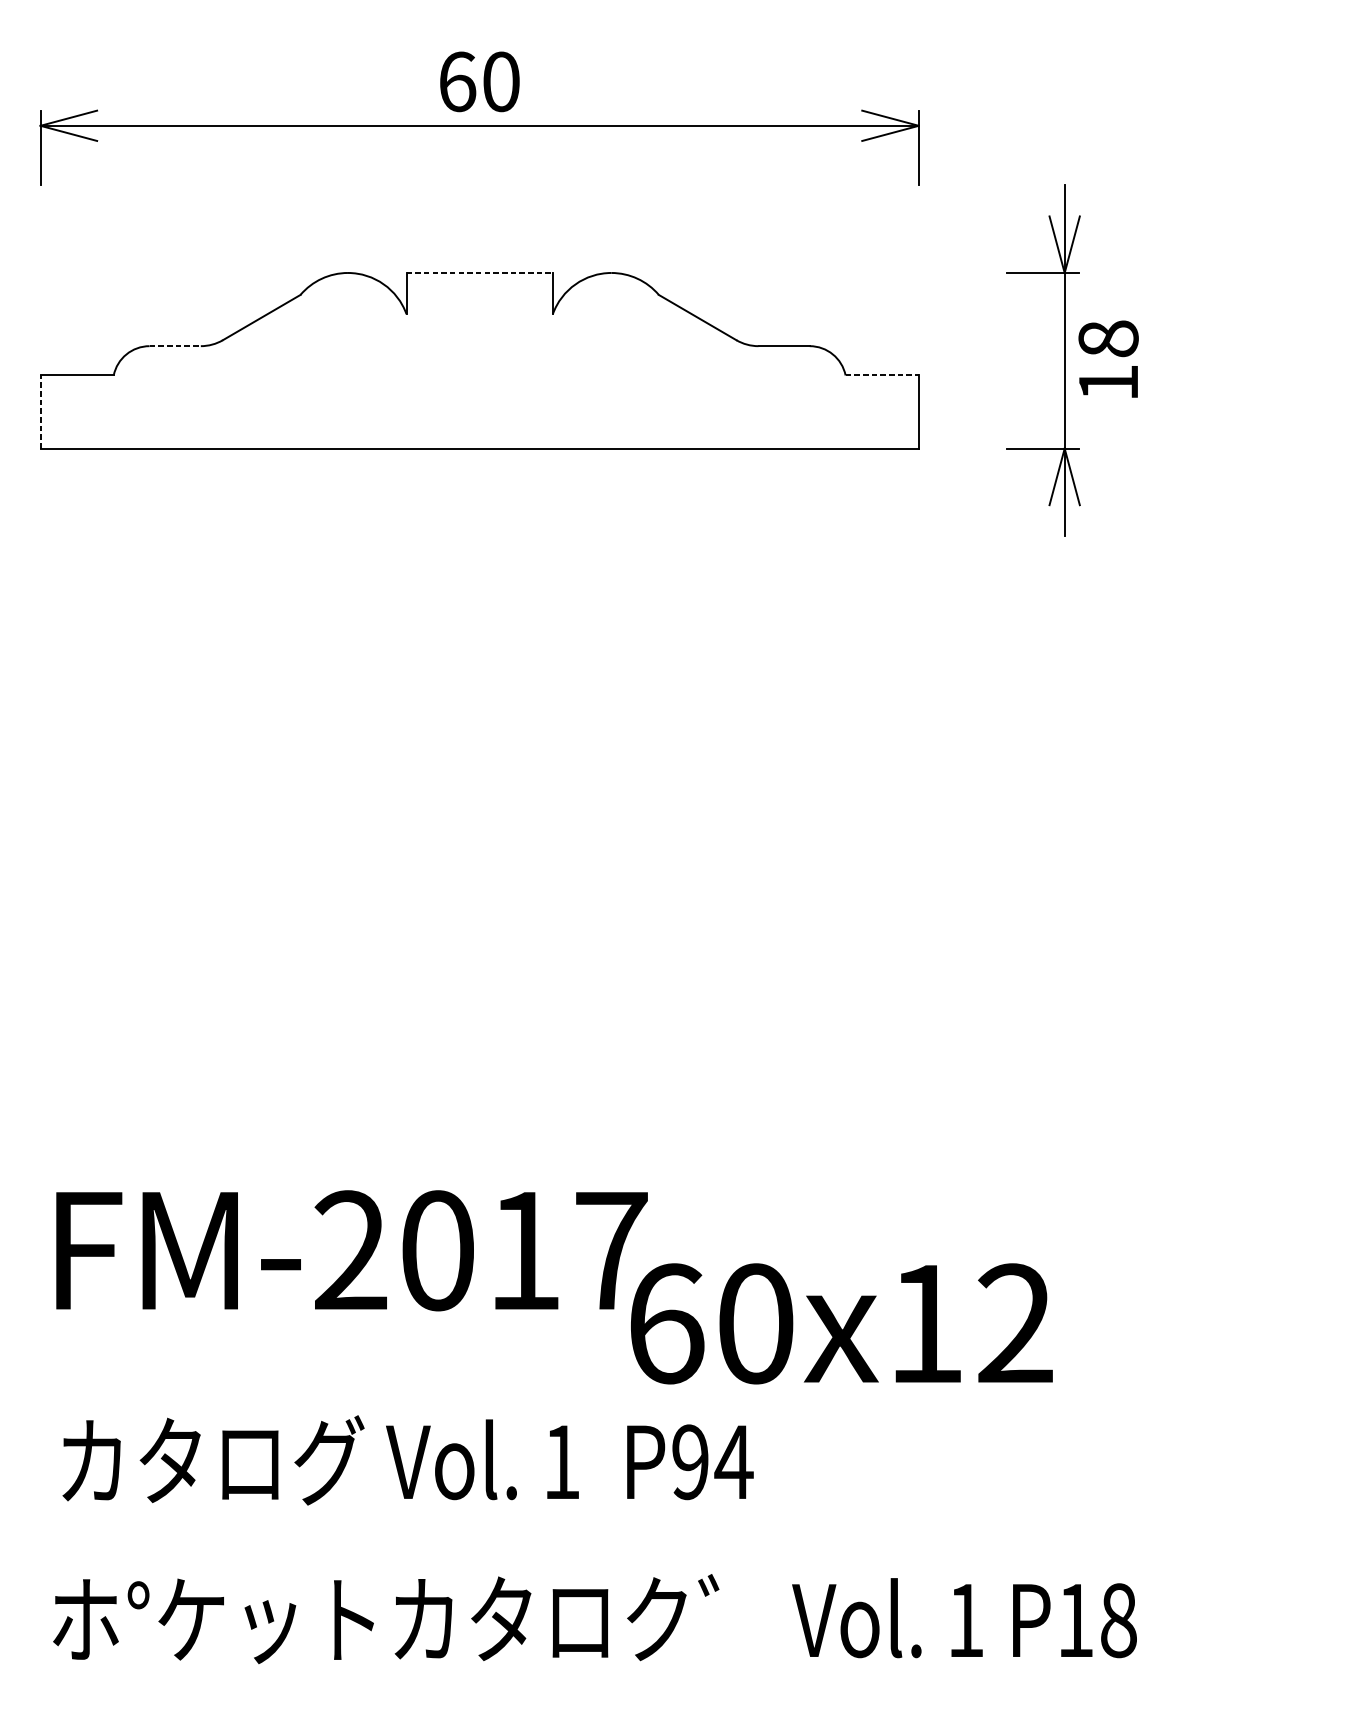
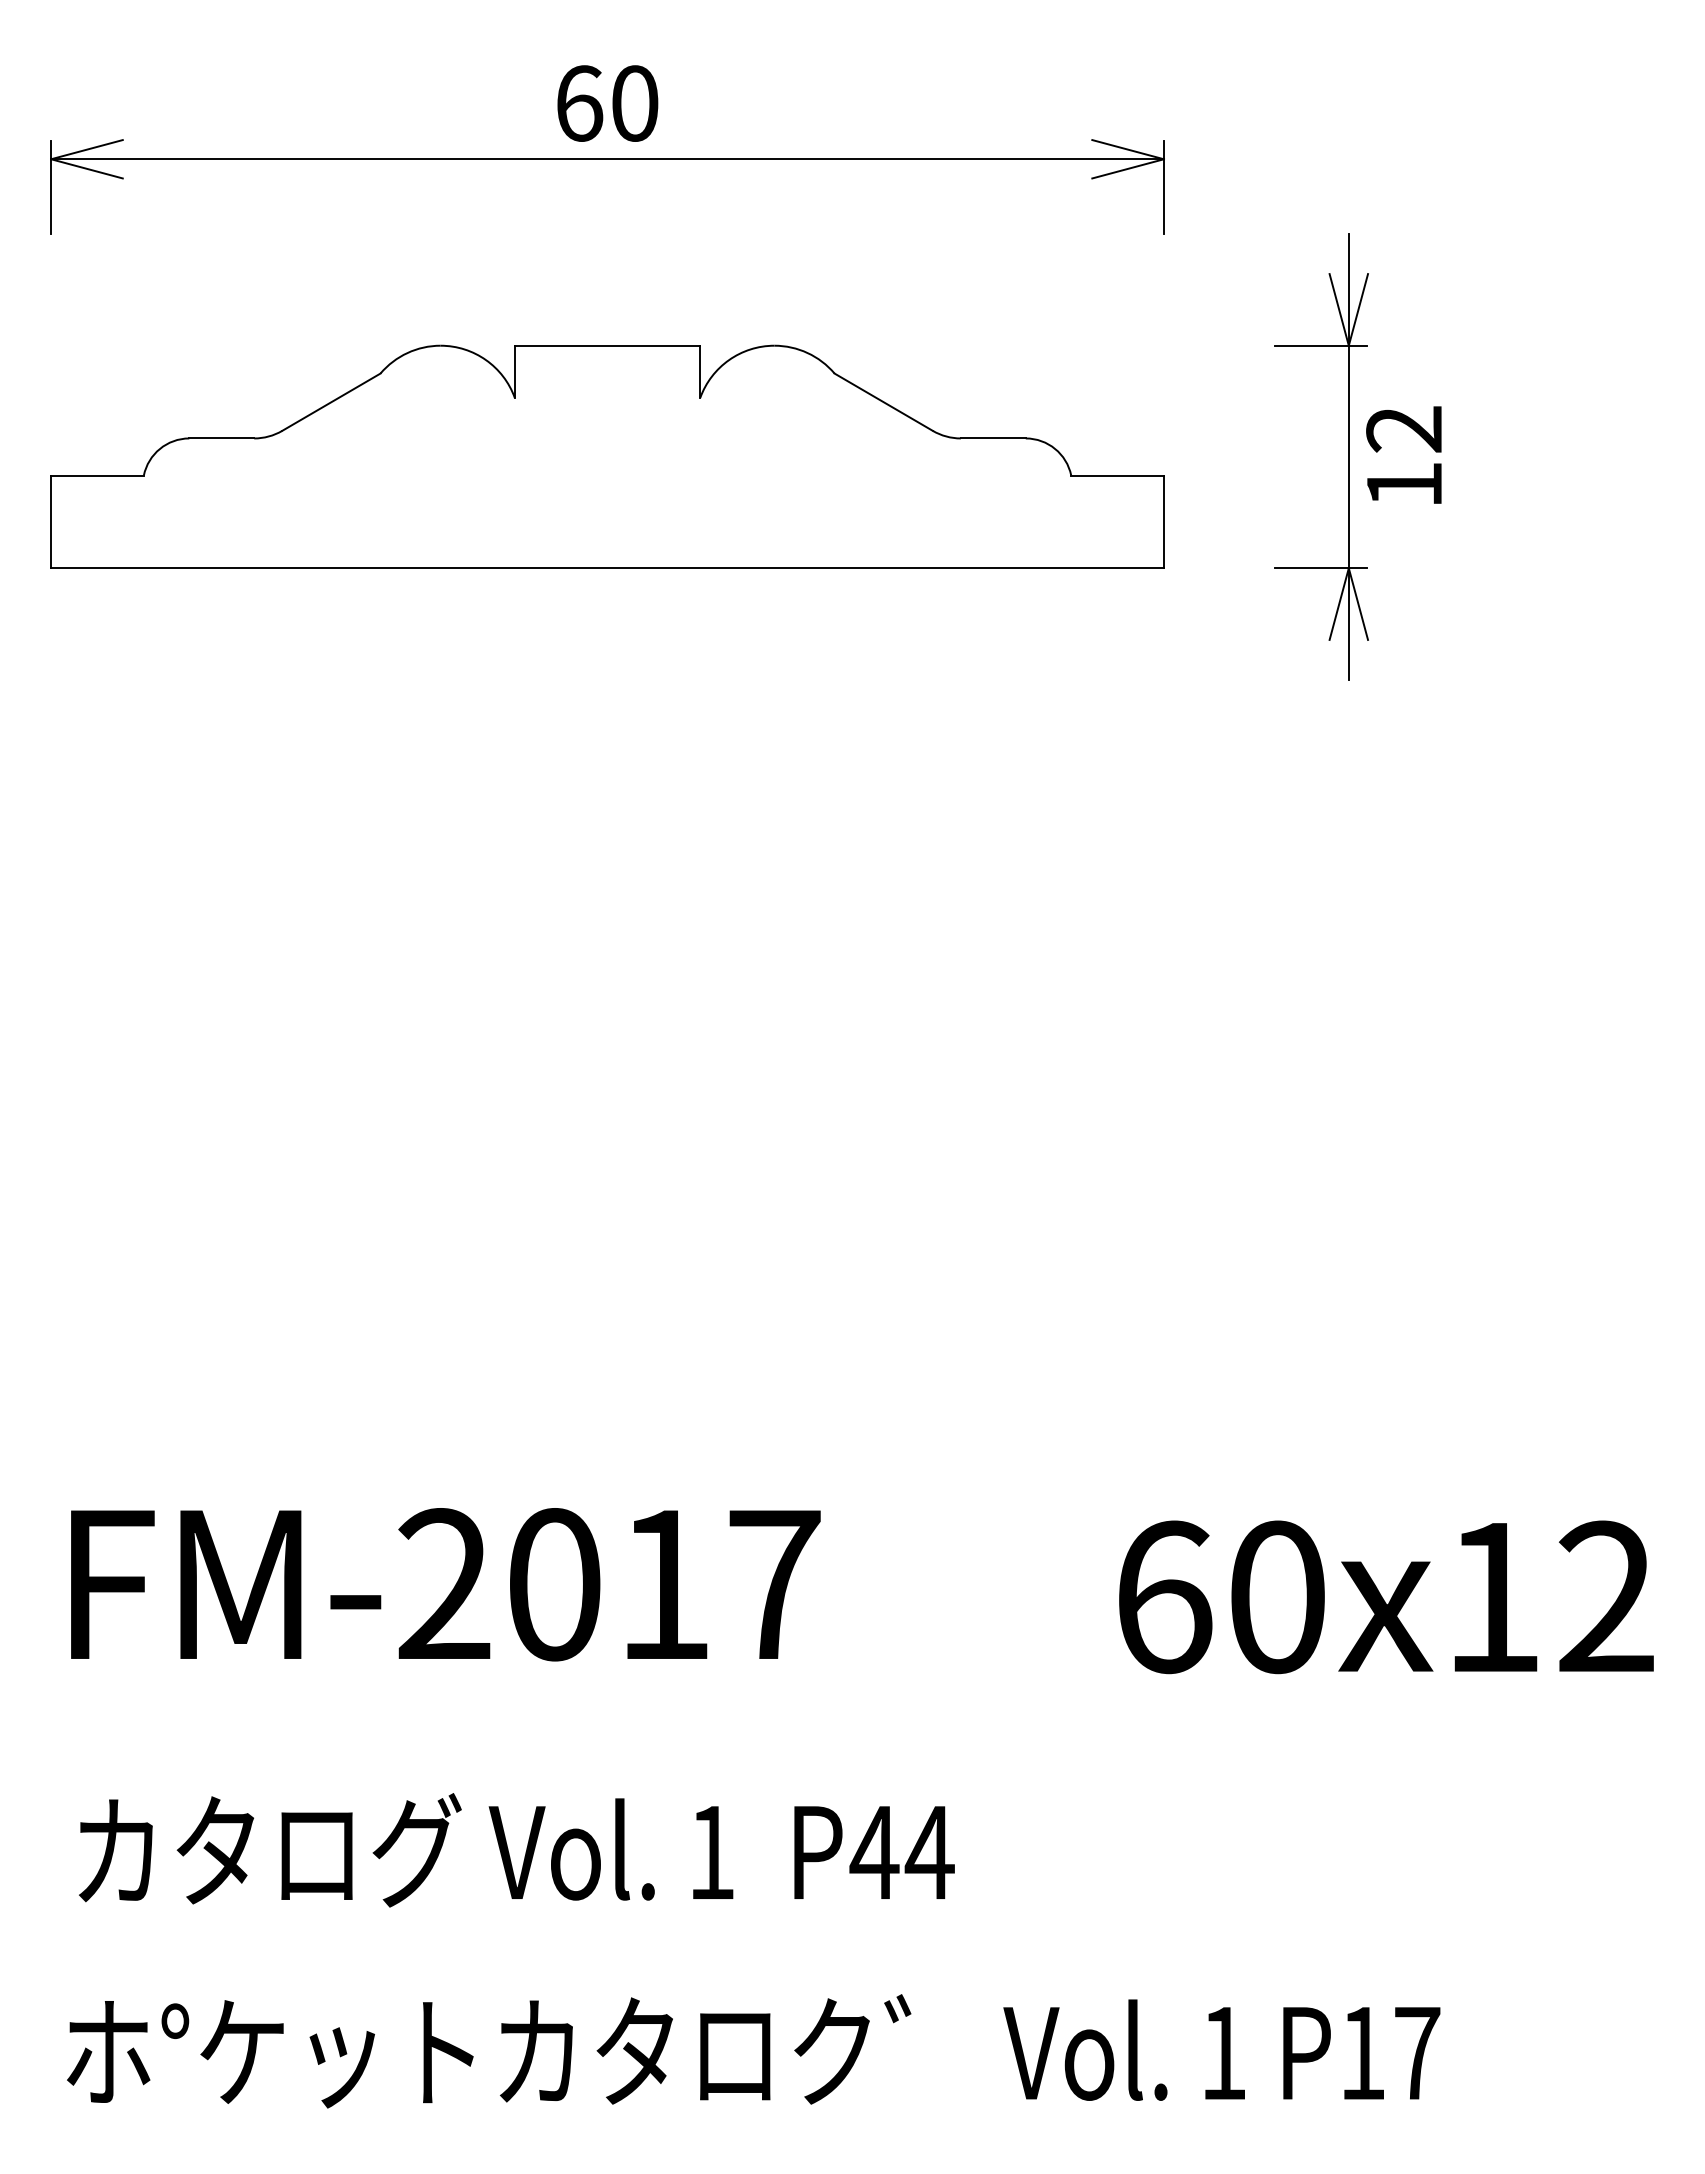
line: (479, 272) -> (607, 345), dashed -> solid
text: (1108, 339) -> (1404, 429), 18 -> 12
line: (175, 346) -> (222, 438), dashed -> solid
line: (882, 375) -> (1118, 475), dashed -> solid
line: (40, 411) -> (51, 521), dashed -> solid
text: (841, 1324) -> (1386, 1597), moved
text: (690, 1462) -> (874, 1852), P94 -> P44
text: (1118, 1620) -> (1417, 2053), P18 -> P17

